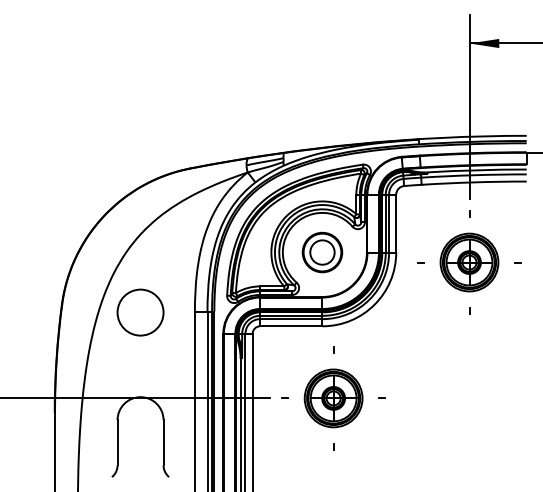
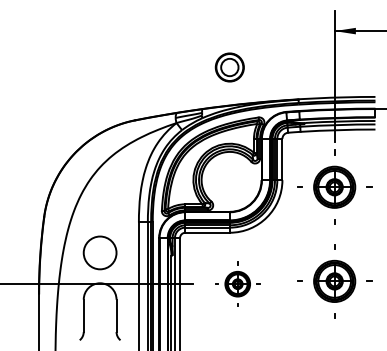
part: (322, 252) -> (229, 67), moved
circle: (140, 312) -> (100, 252), moved
part: (469, 394) -> (334, 281), added
part: (333, 398) -> (237, 284), size x0.6

